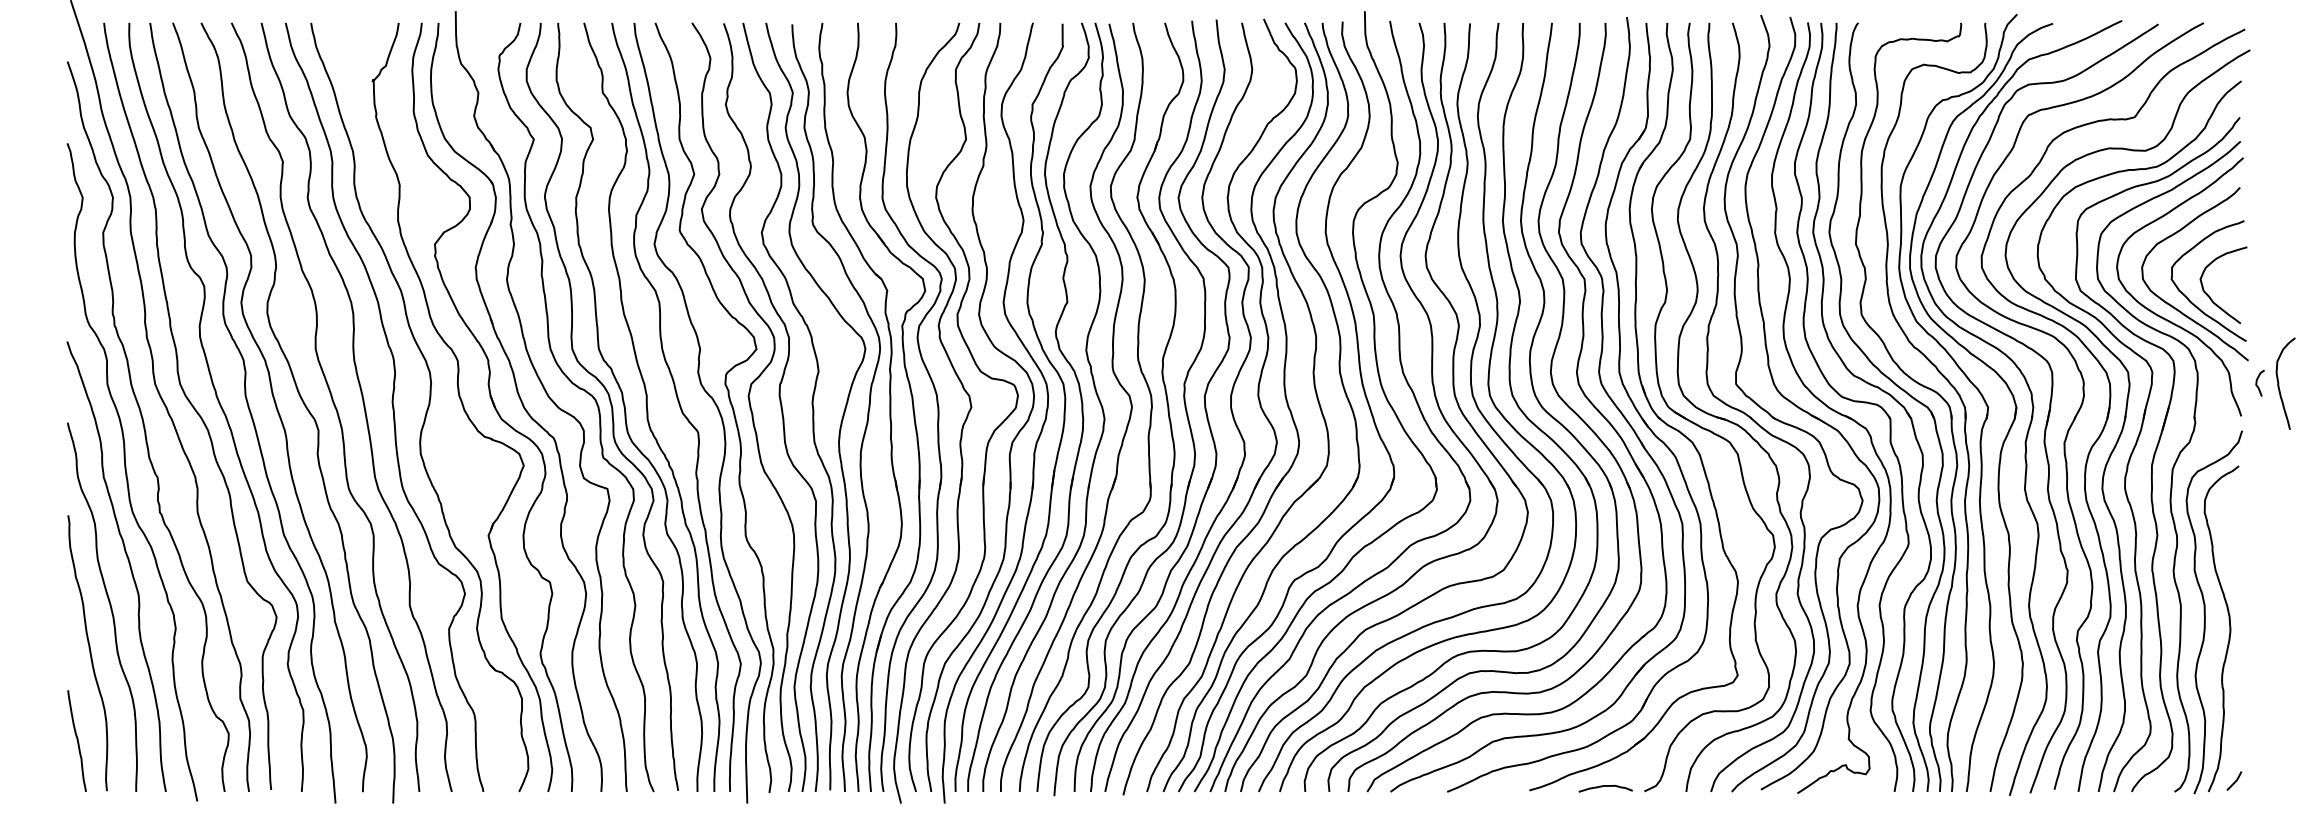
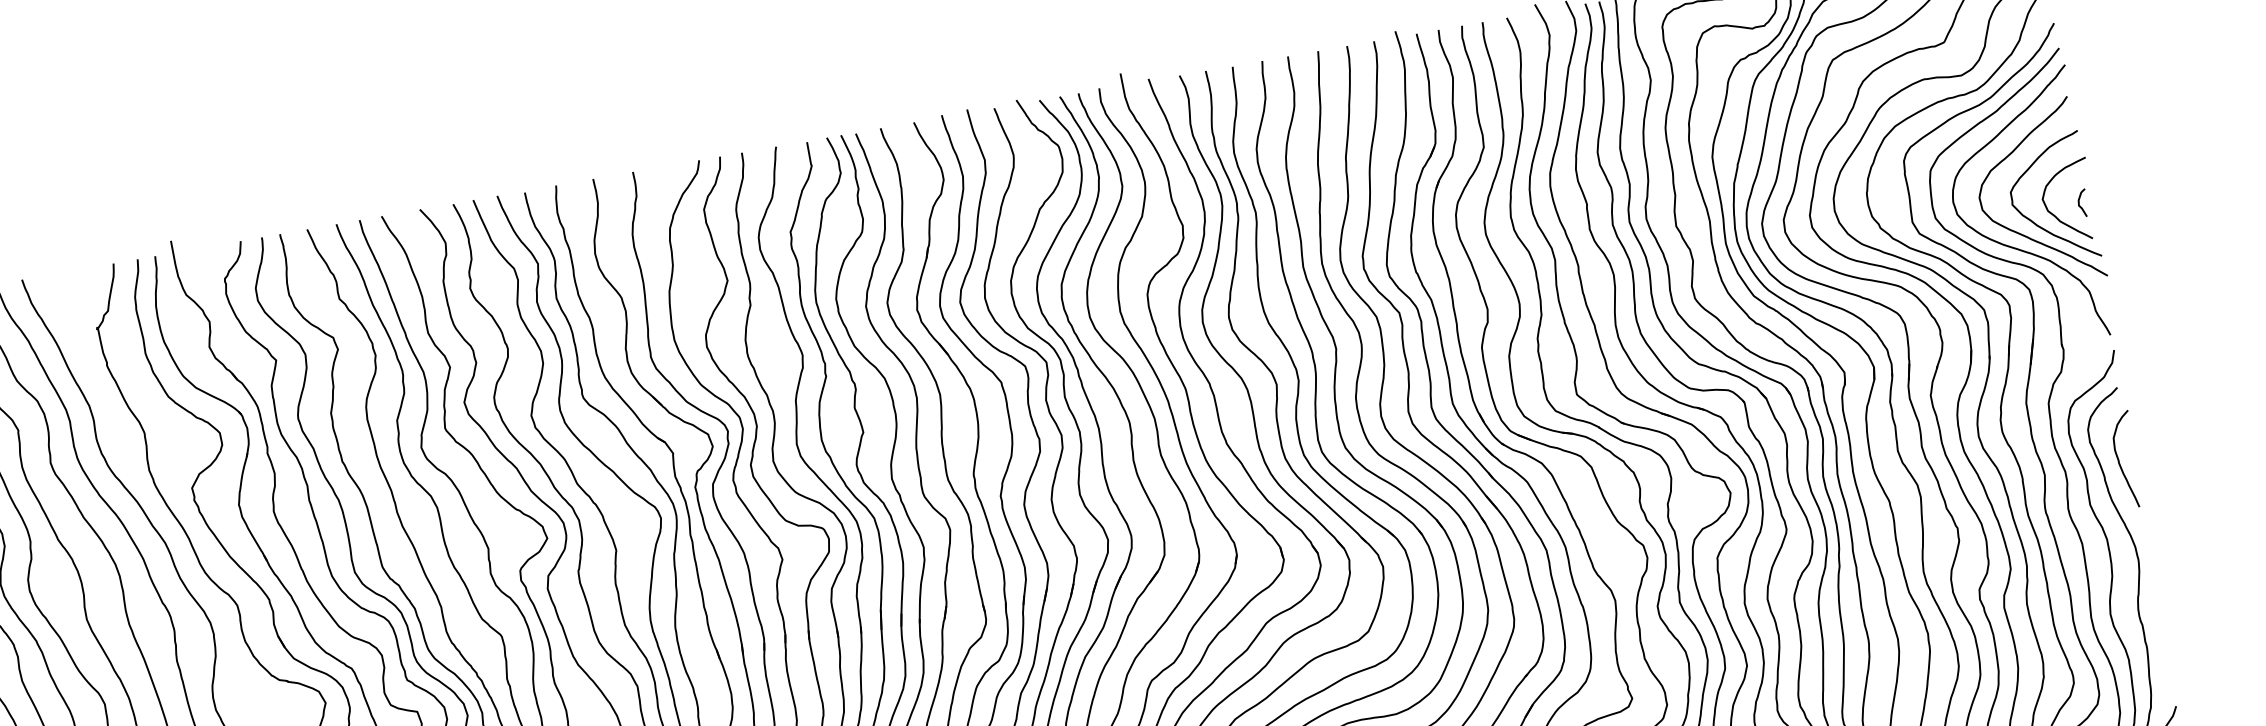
curve: (2257, 382) -> (2079, 202), moved
curve: (2279, 383) -> (2119, 460), moved

